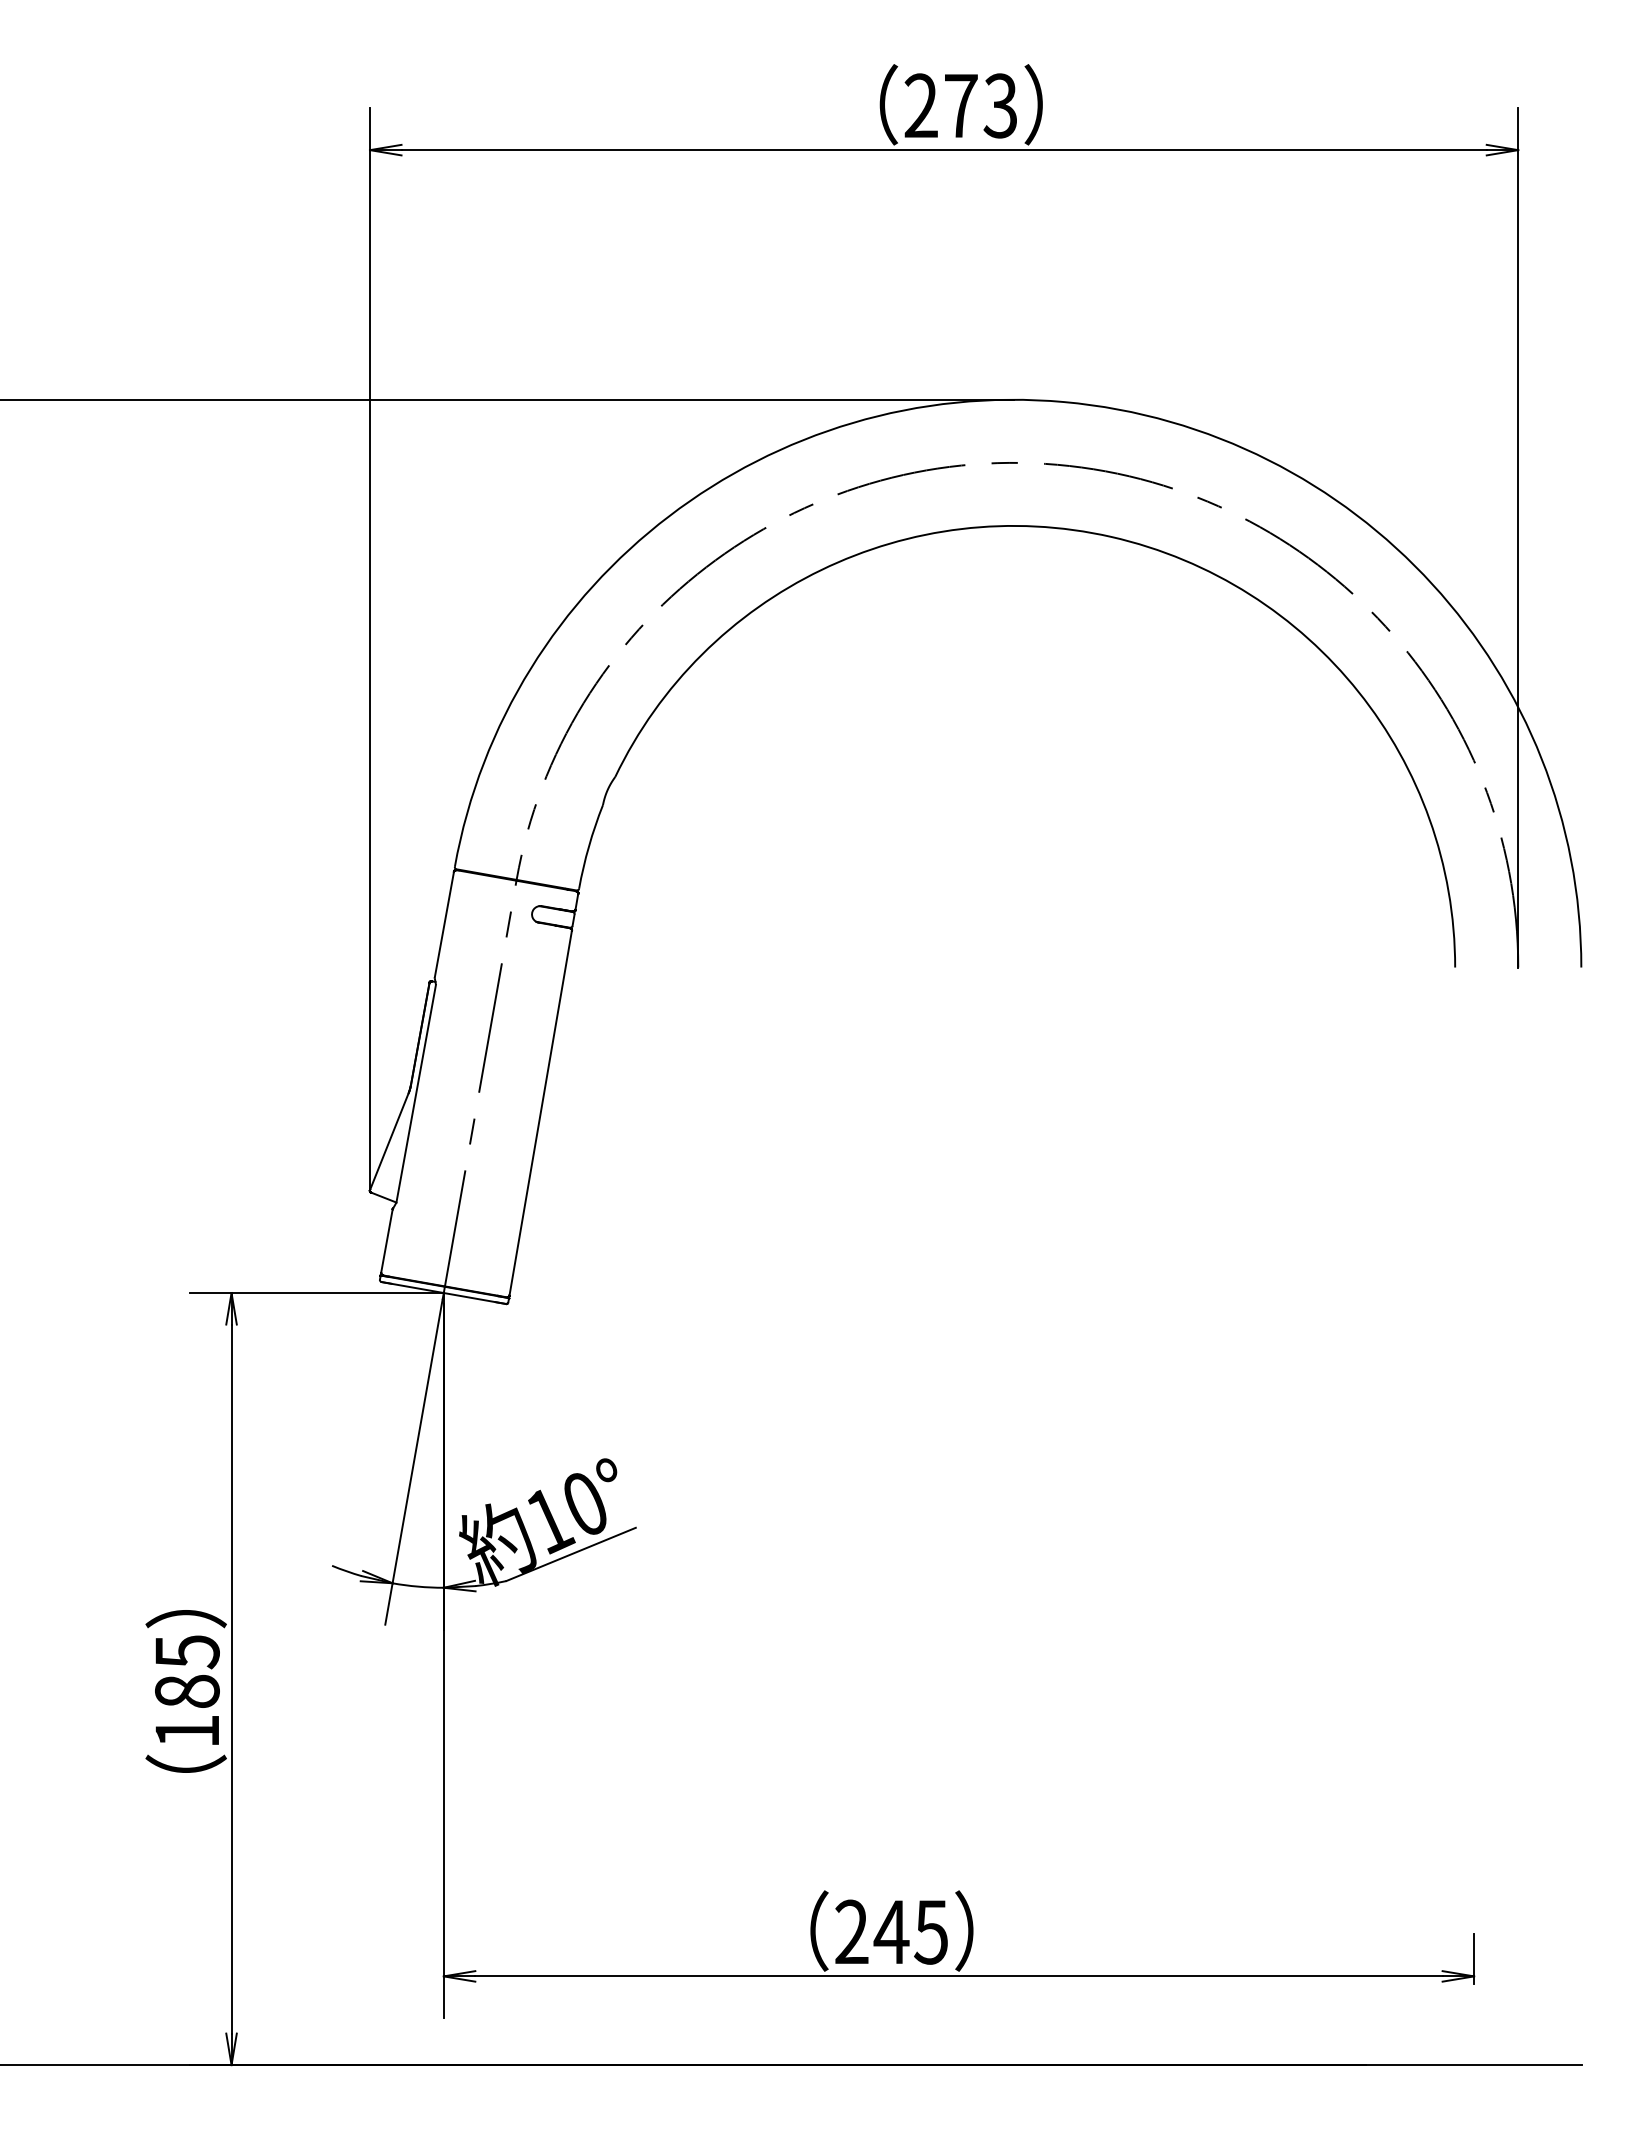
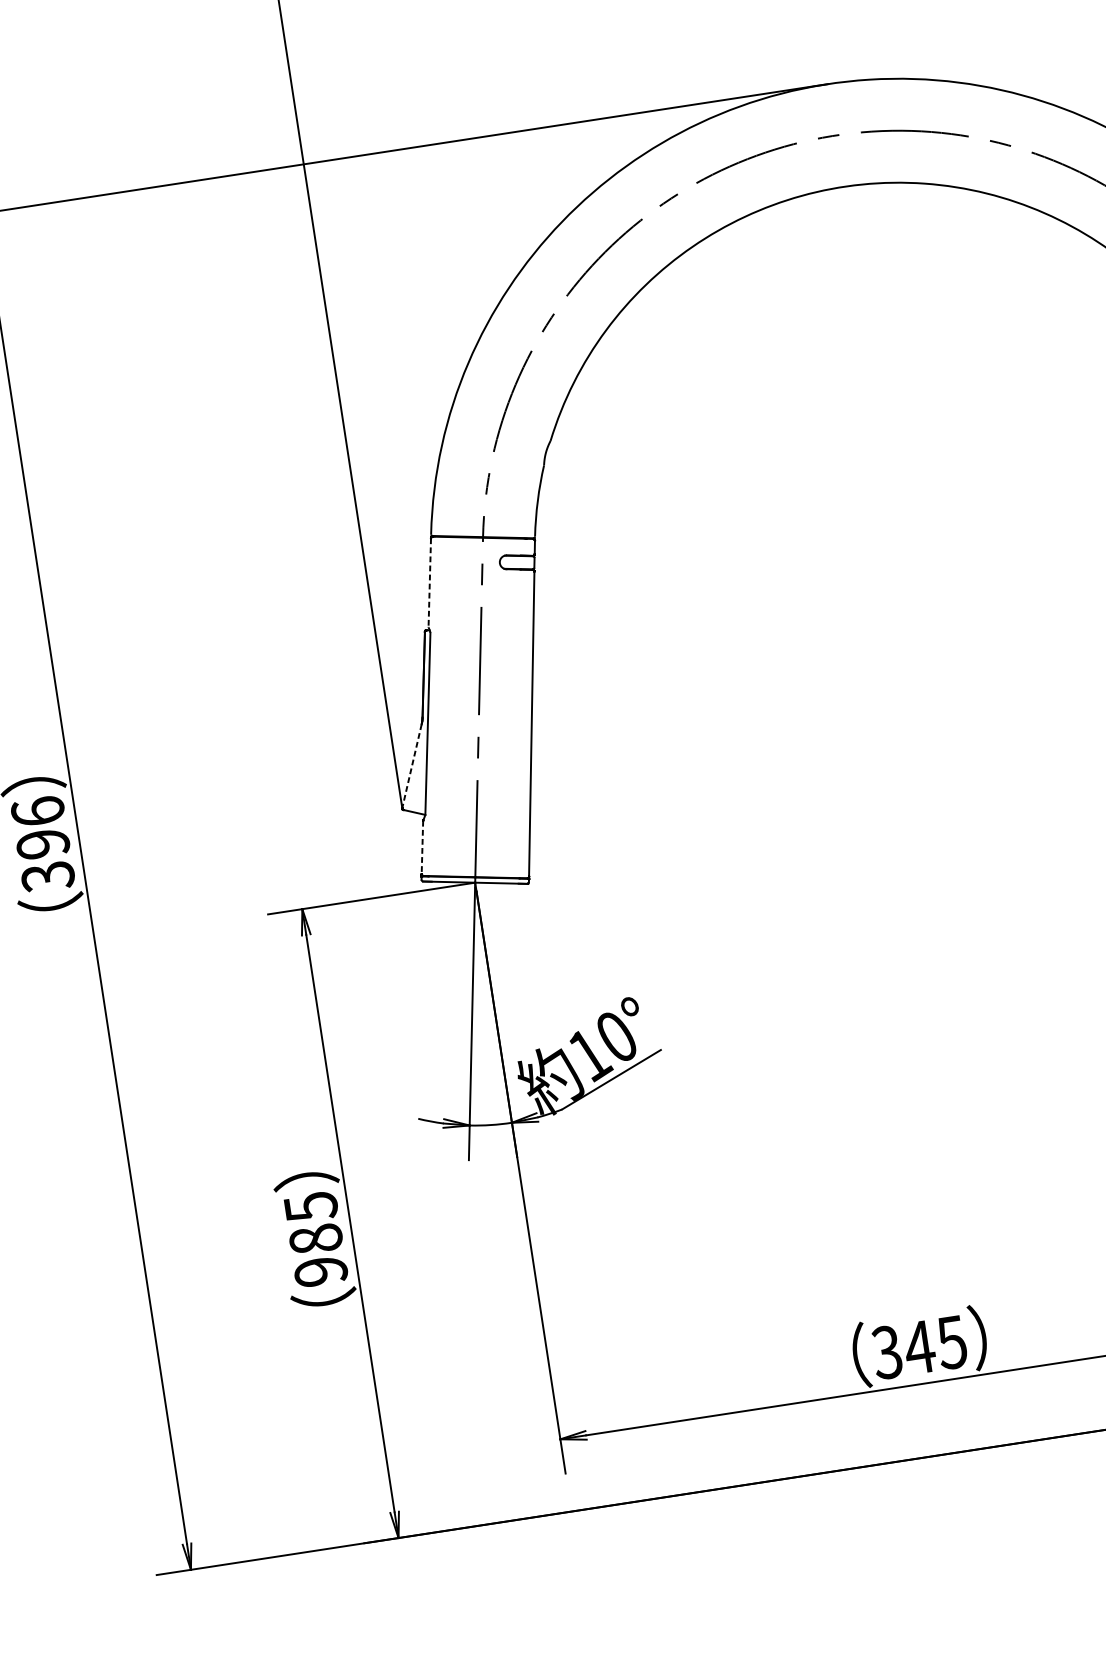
line: (444, 924) -> (429, 582), solid -> dashed
line: (389, 1142) -> (412, 766), solid -> dashed
line: (386, 1241) -> (422, 847), solid -> dashed
text: (186, 1731) -> (320, 1271), 185 -> 985
text: (851, 1932) -> (887, 1352), 245 -> 345

